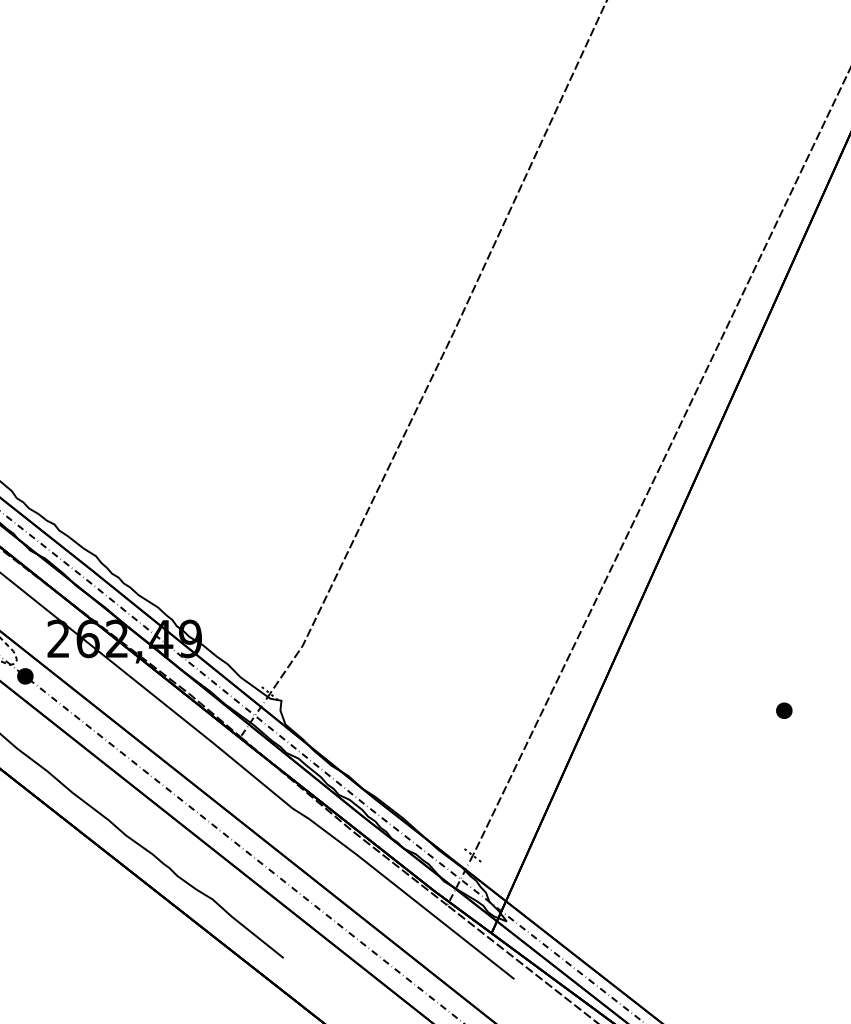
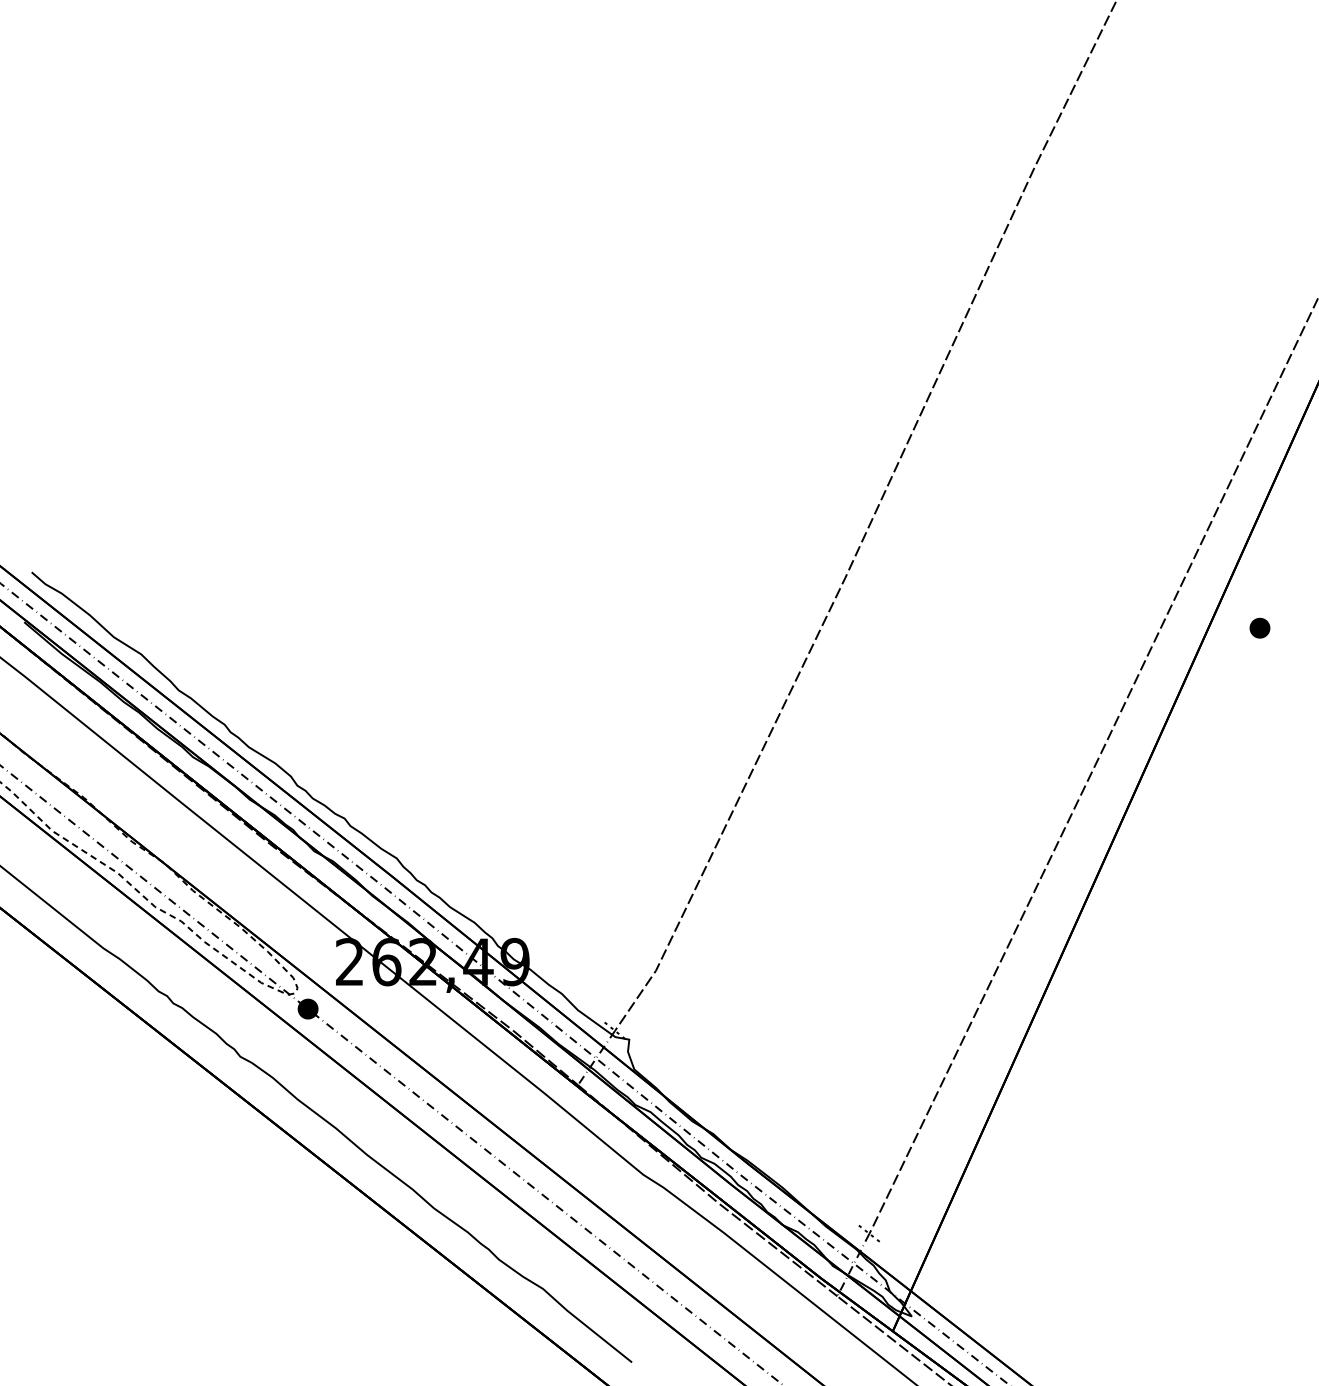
part: (783, 710) -> (1259, 627), moved

